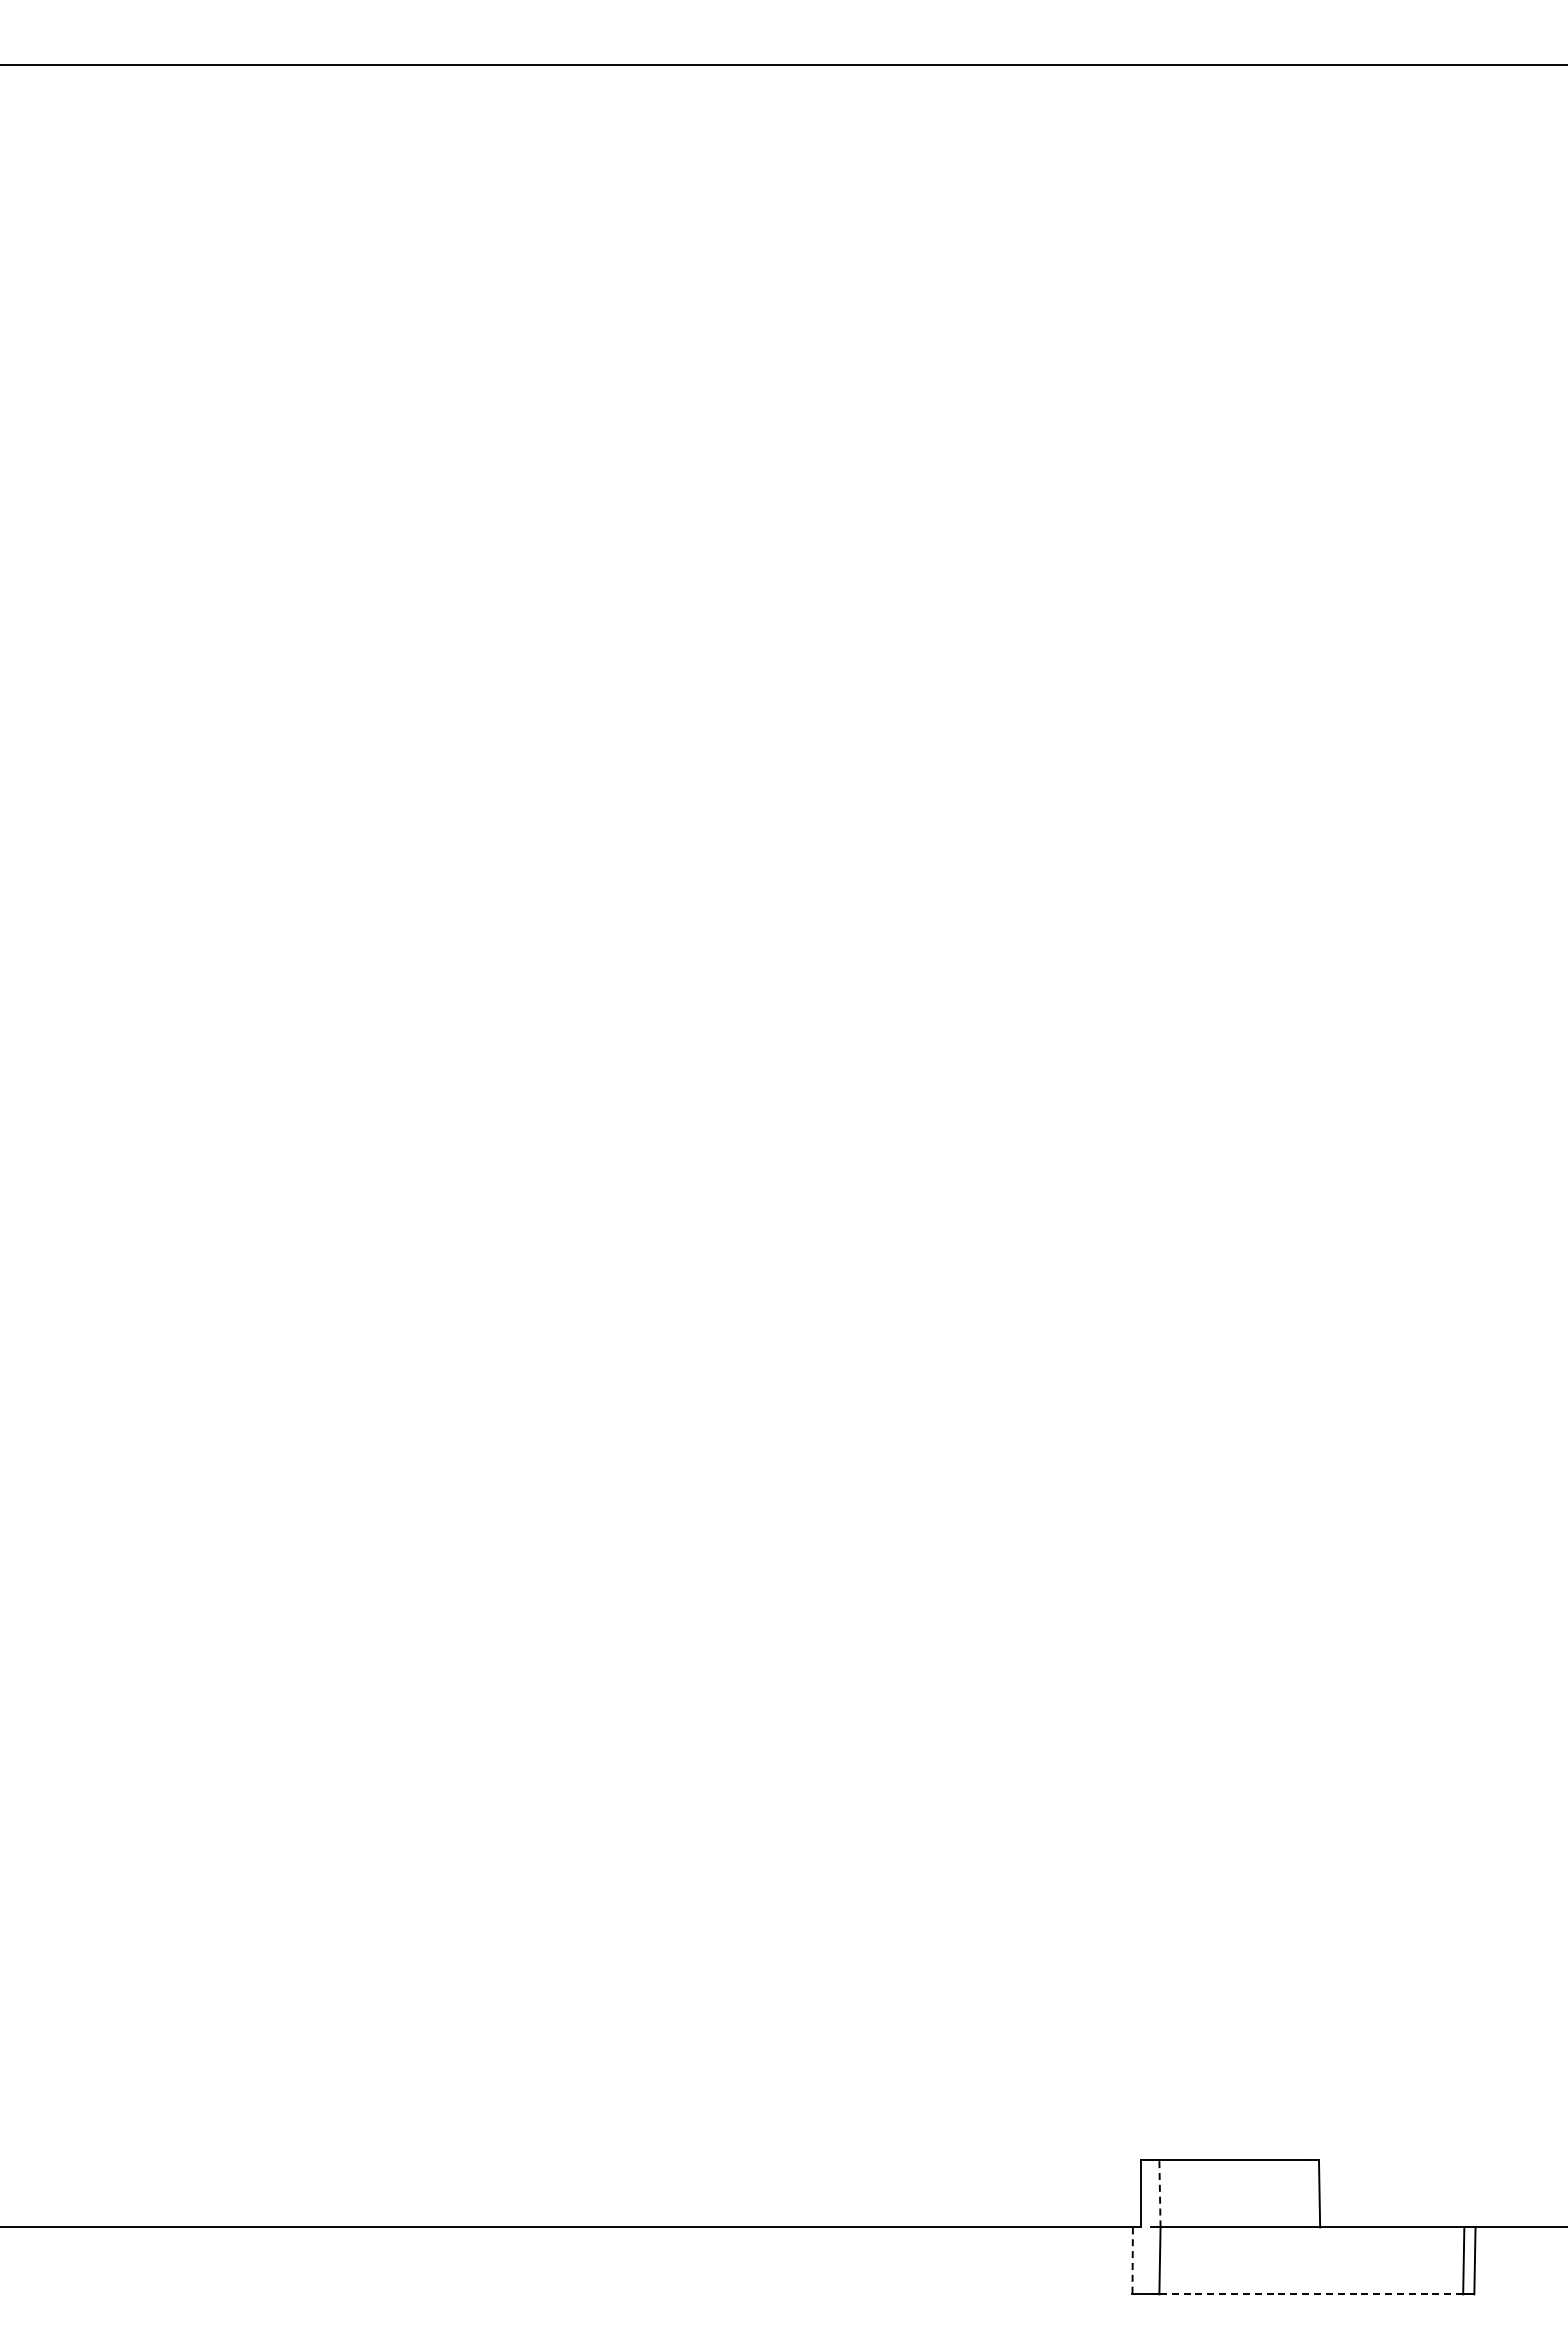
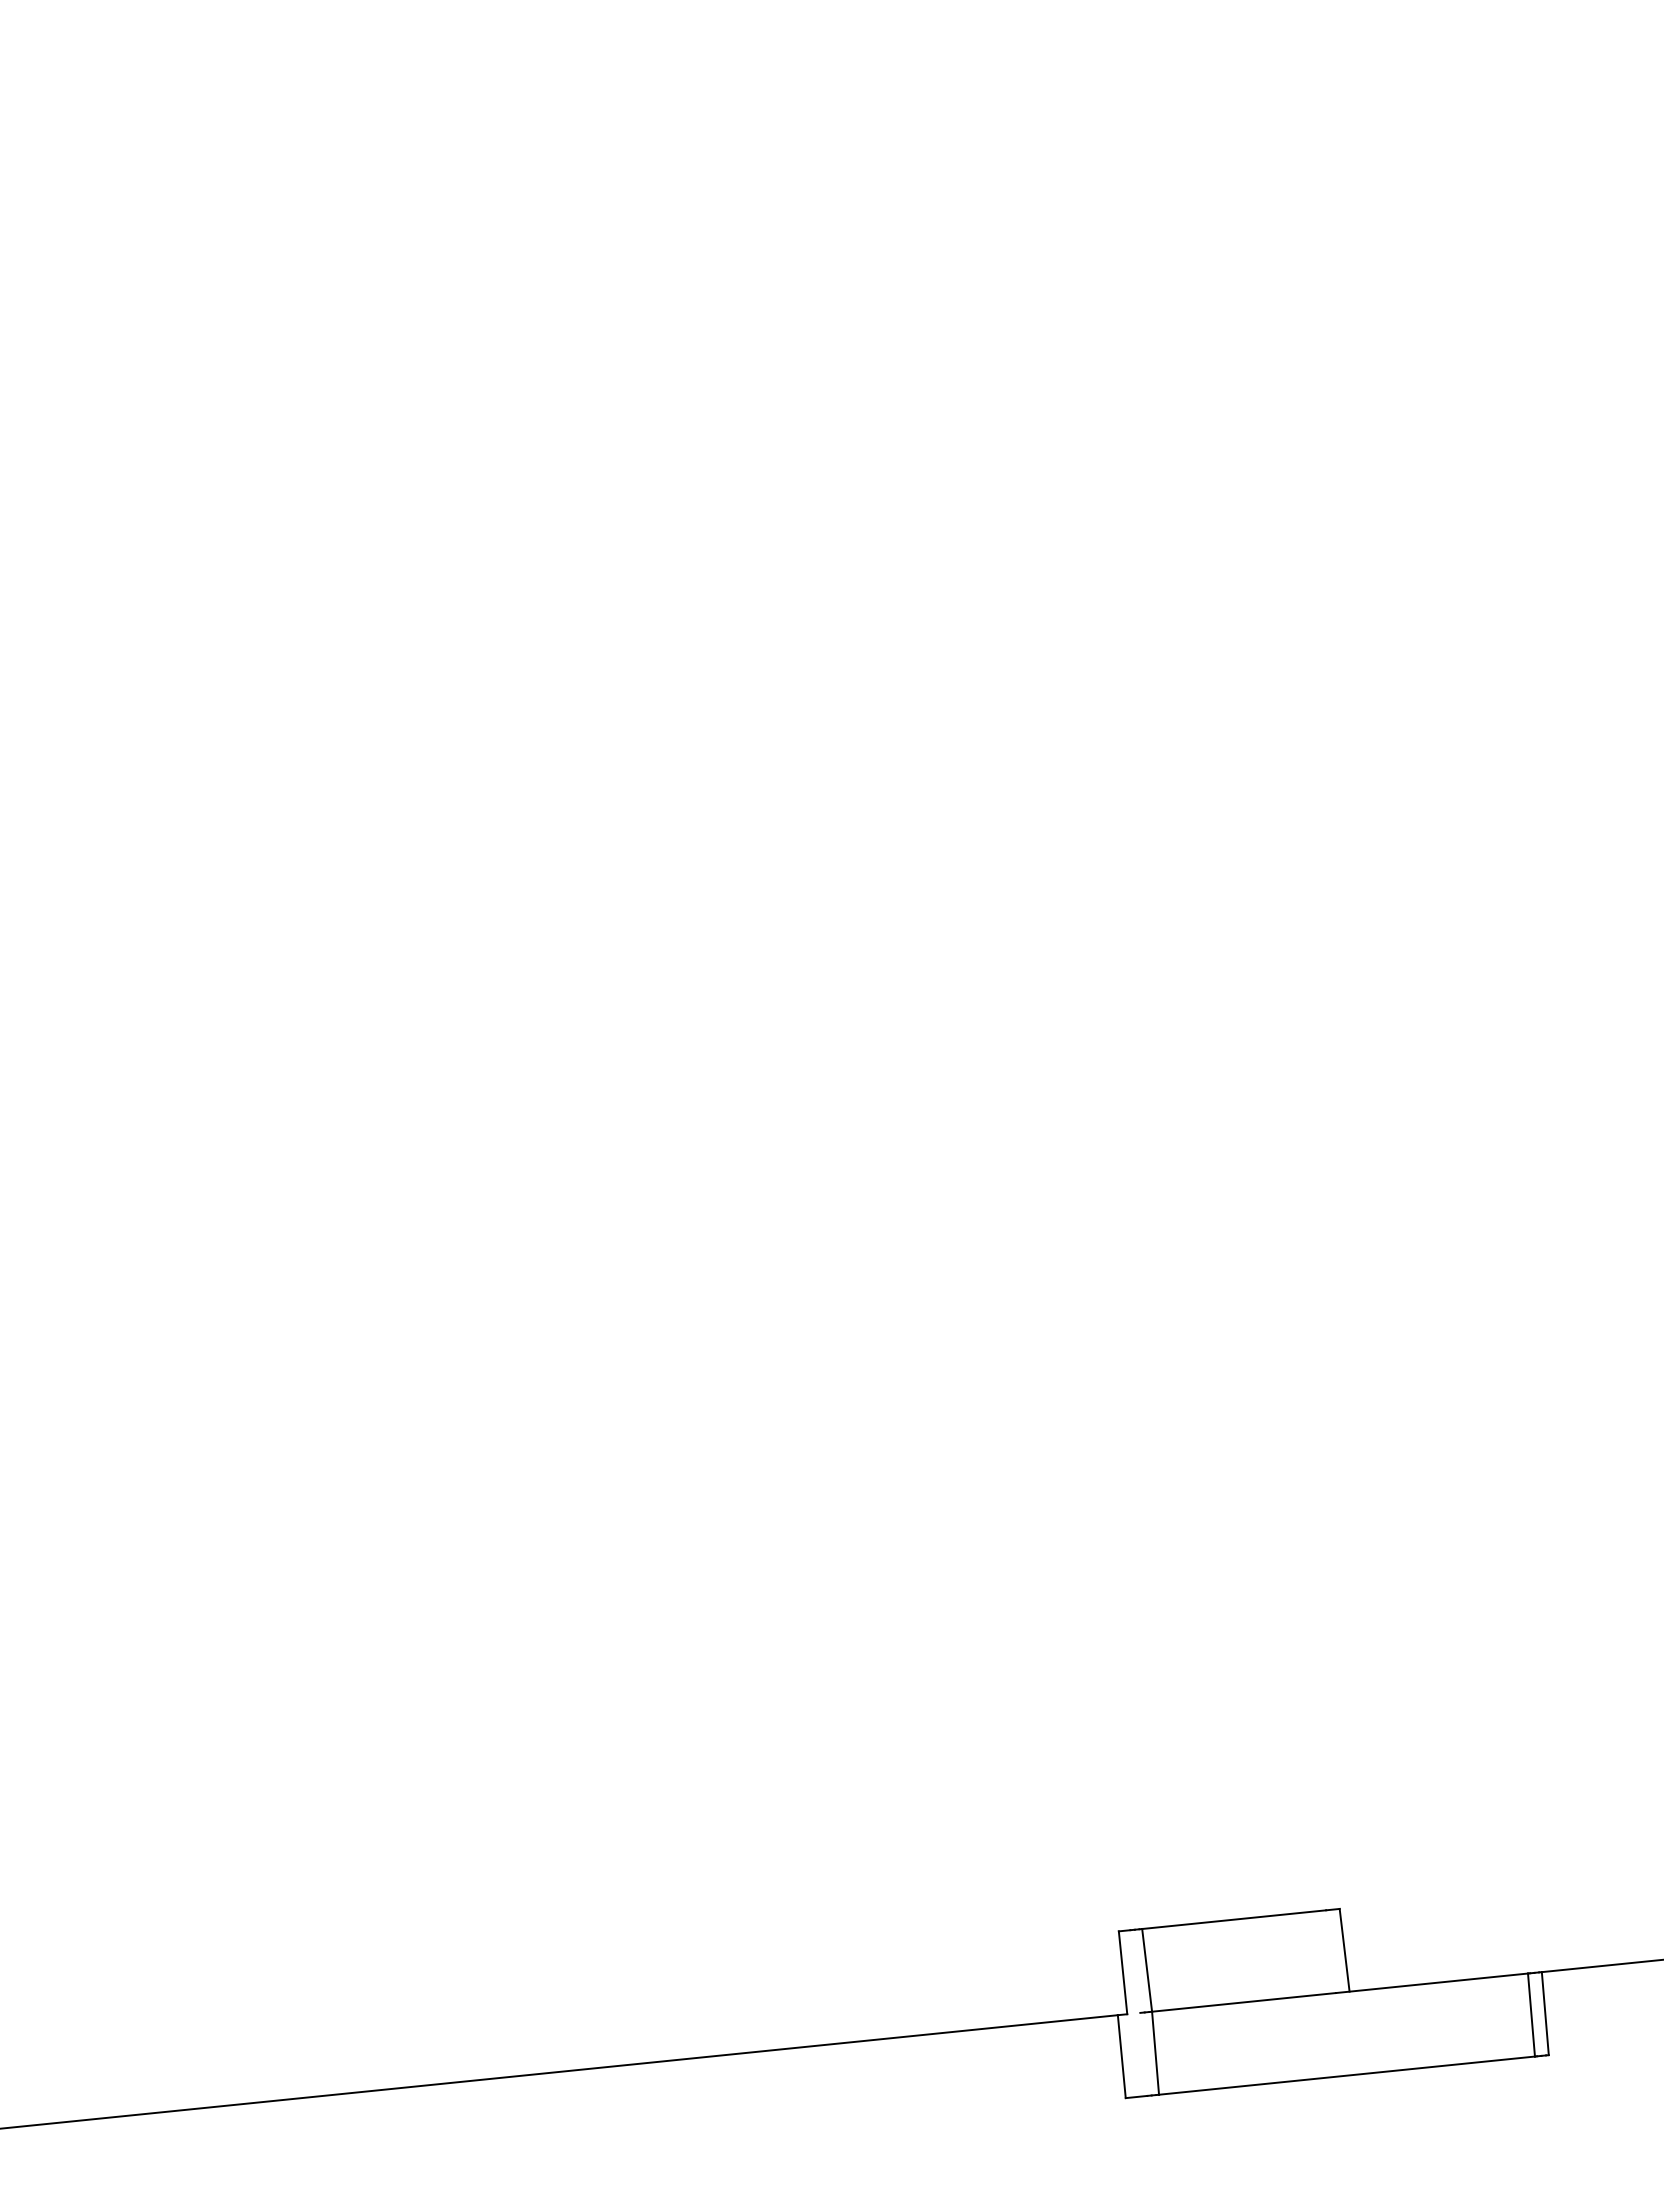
line: (1159, 2193) -> (1146, 1969), dashed -> solid
line: (1132, 2261) -> (1121, 2057), dashed -> solid
line: (1311, 2294) -> (1347, 2075), dashed -> solid

